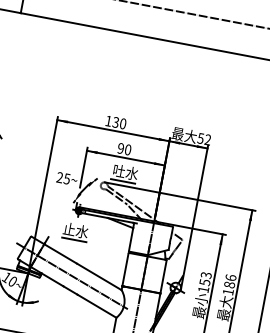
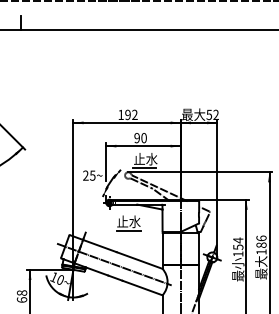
text: (119, 123) -> (131, 115), 130 -> 192
text: (119, 170) -> (139, 158), 吐水 -> 止水
part: (75, 232) -> (128, 223), moved
text: (206, 275) -> (238, 240), 153 -> 154

